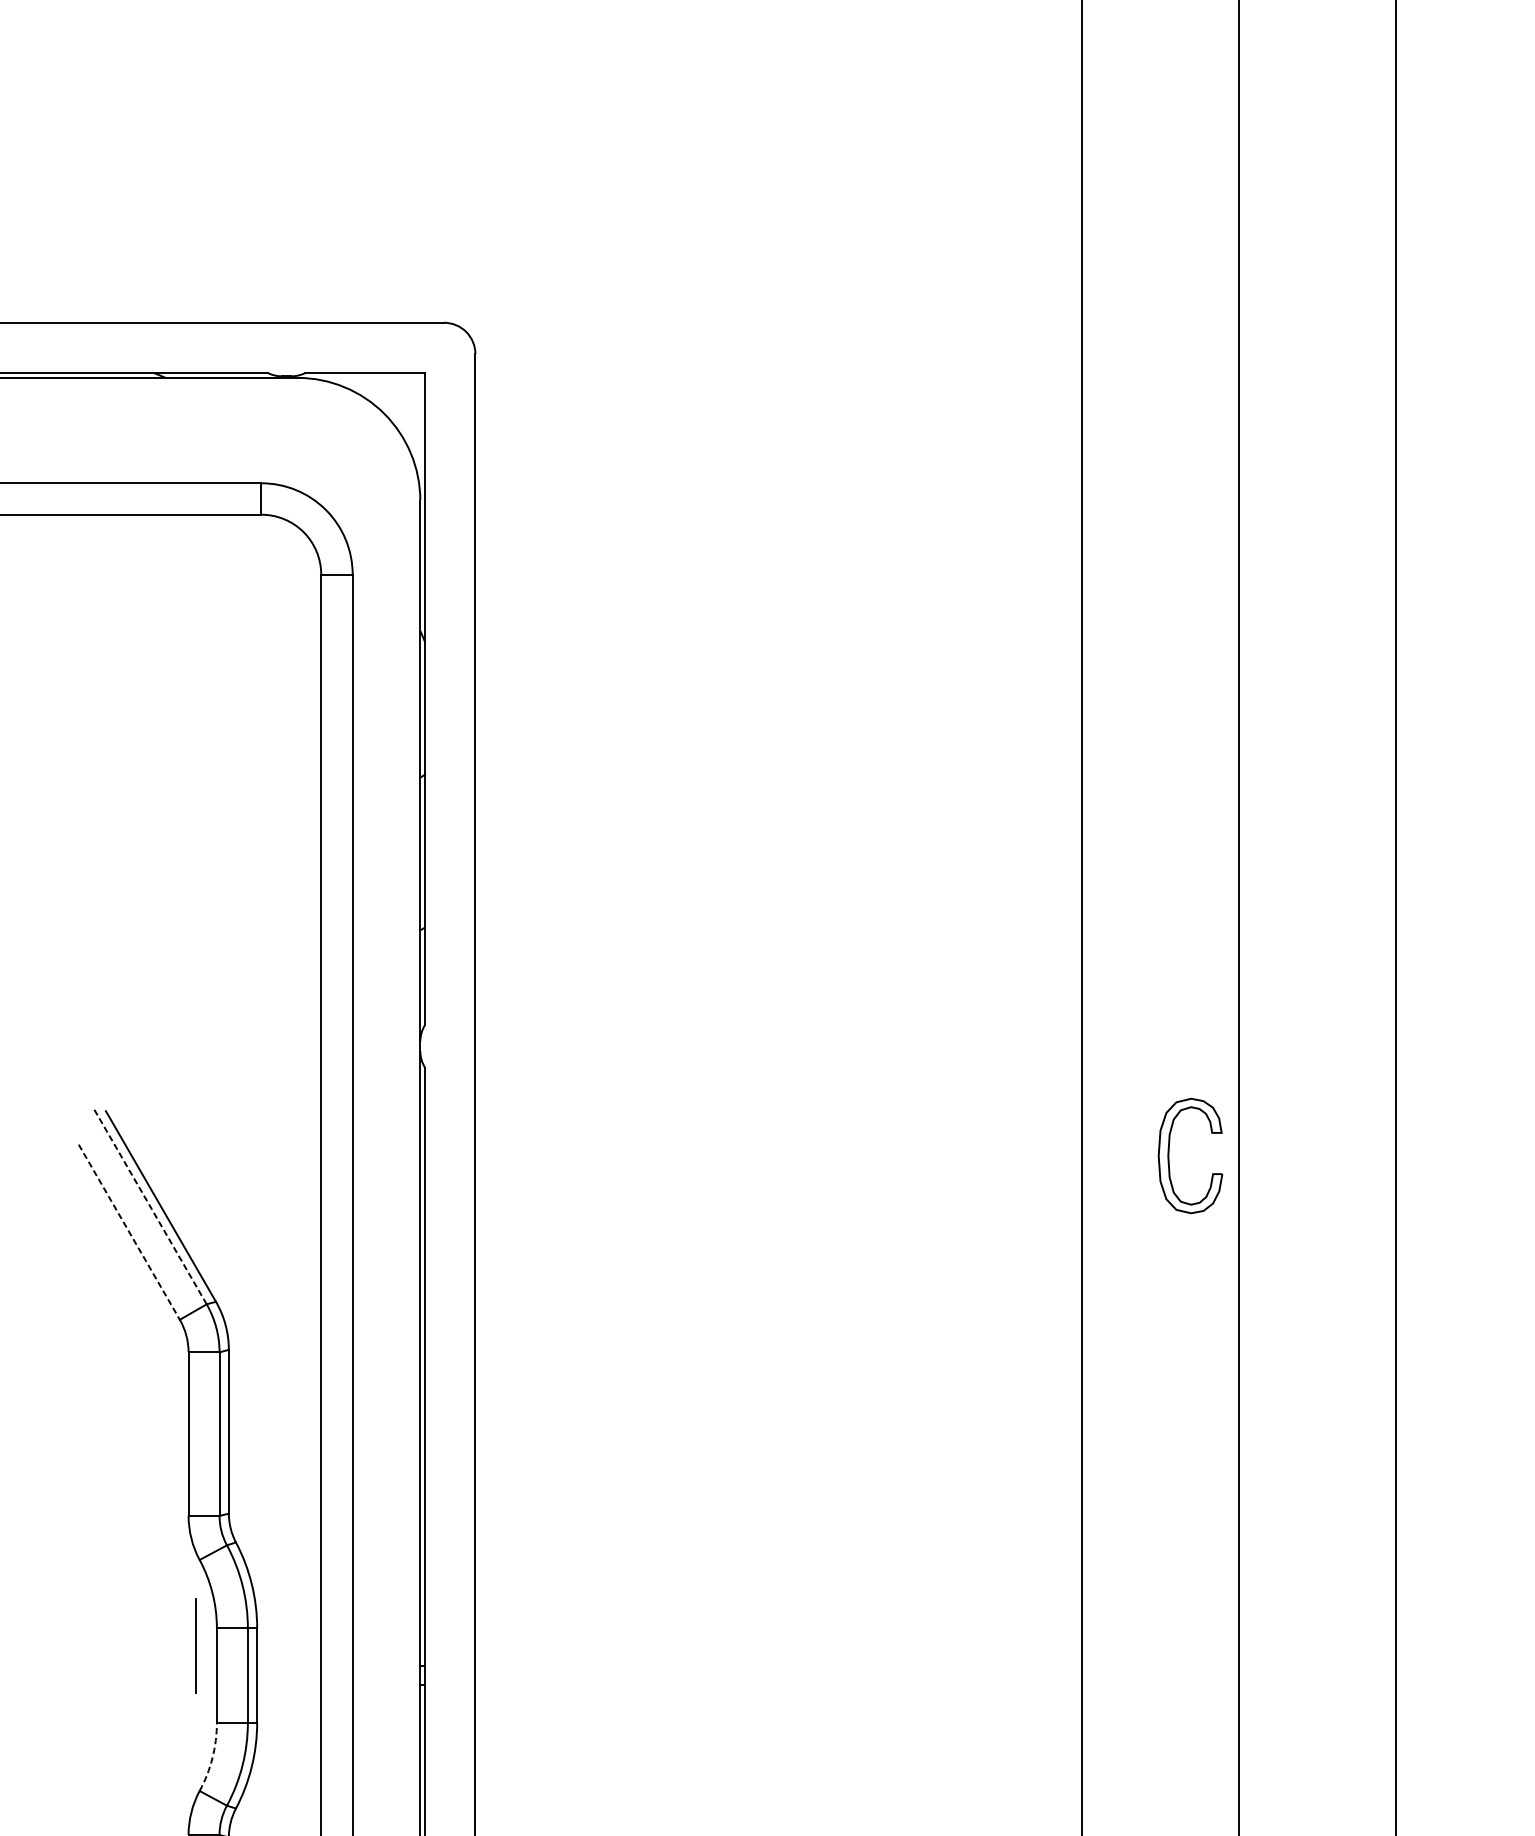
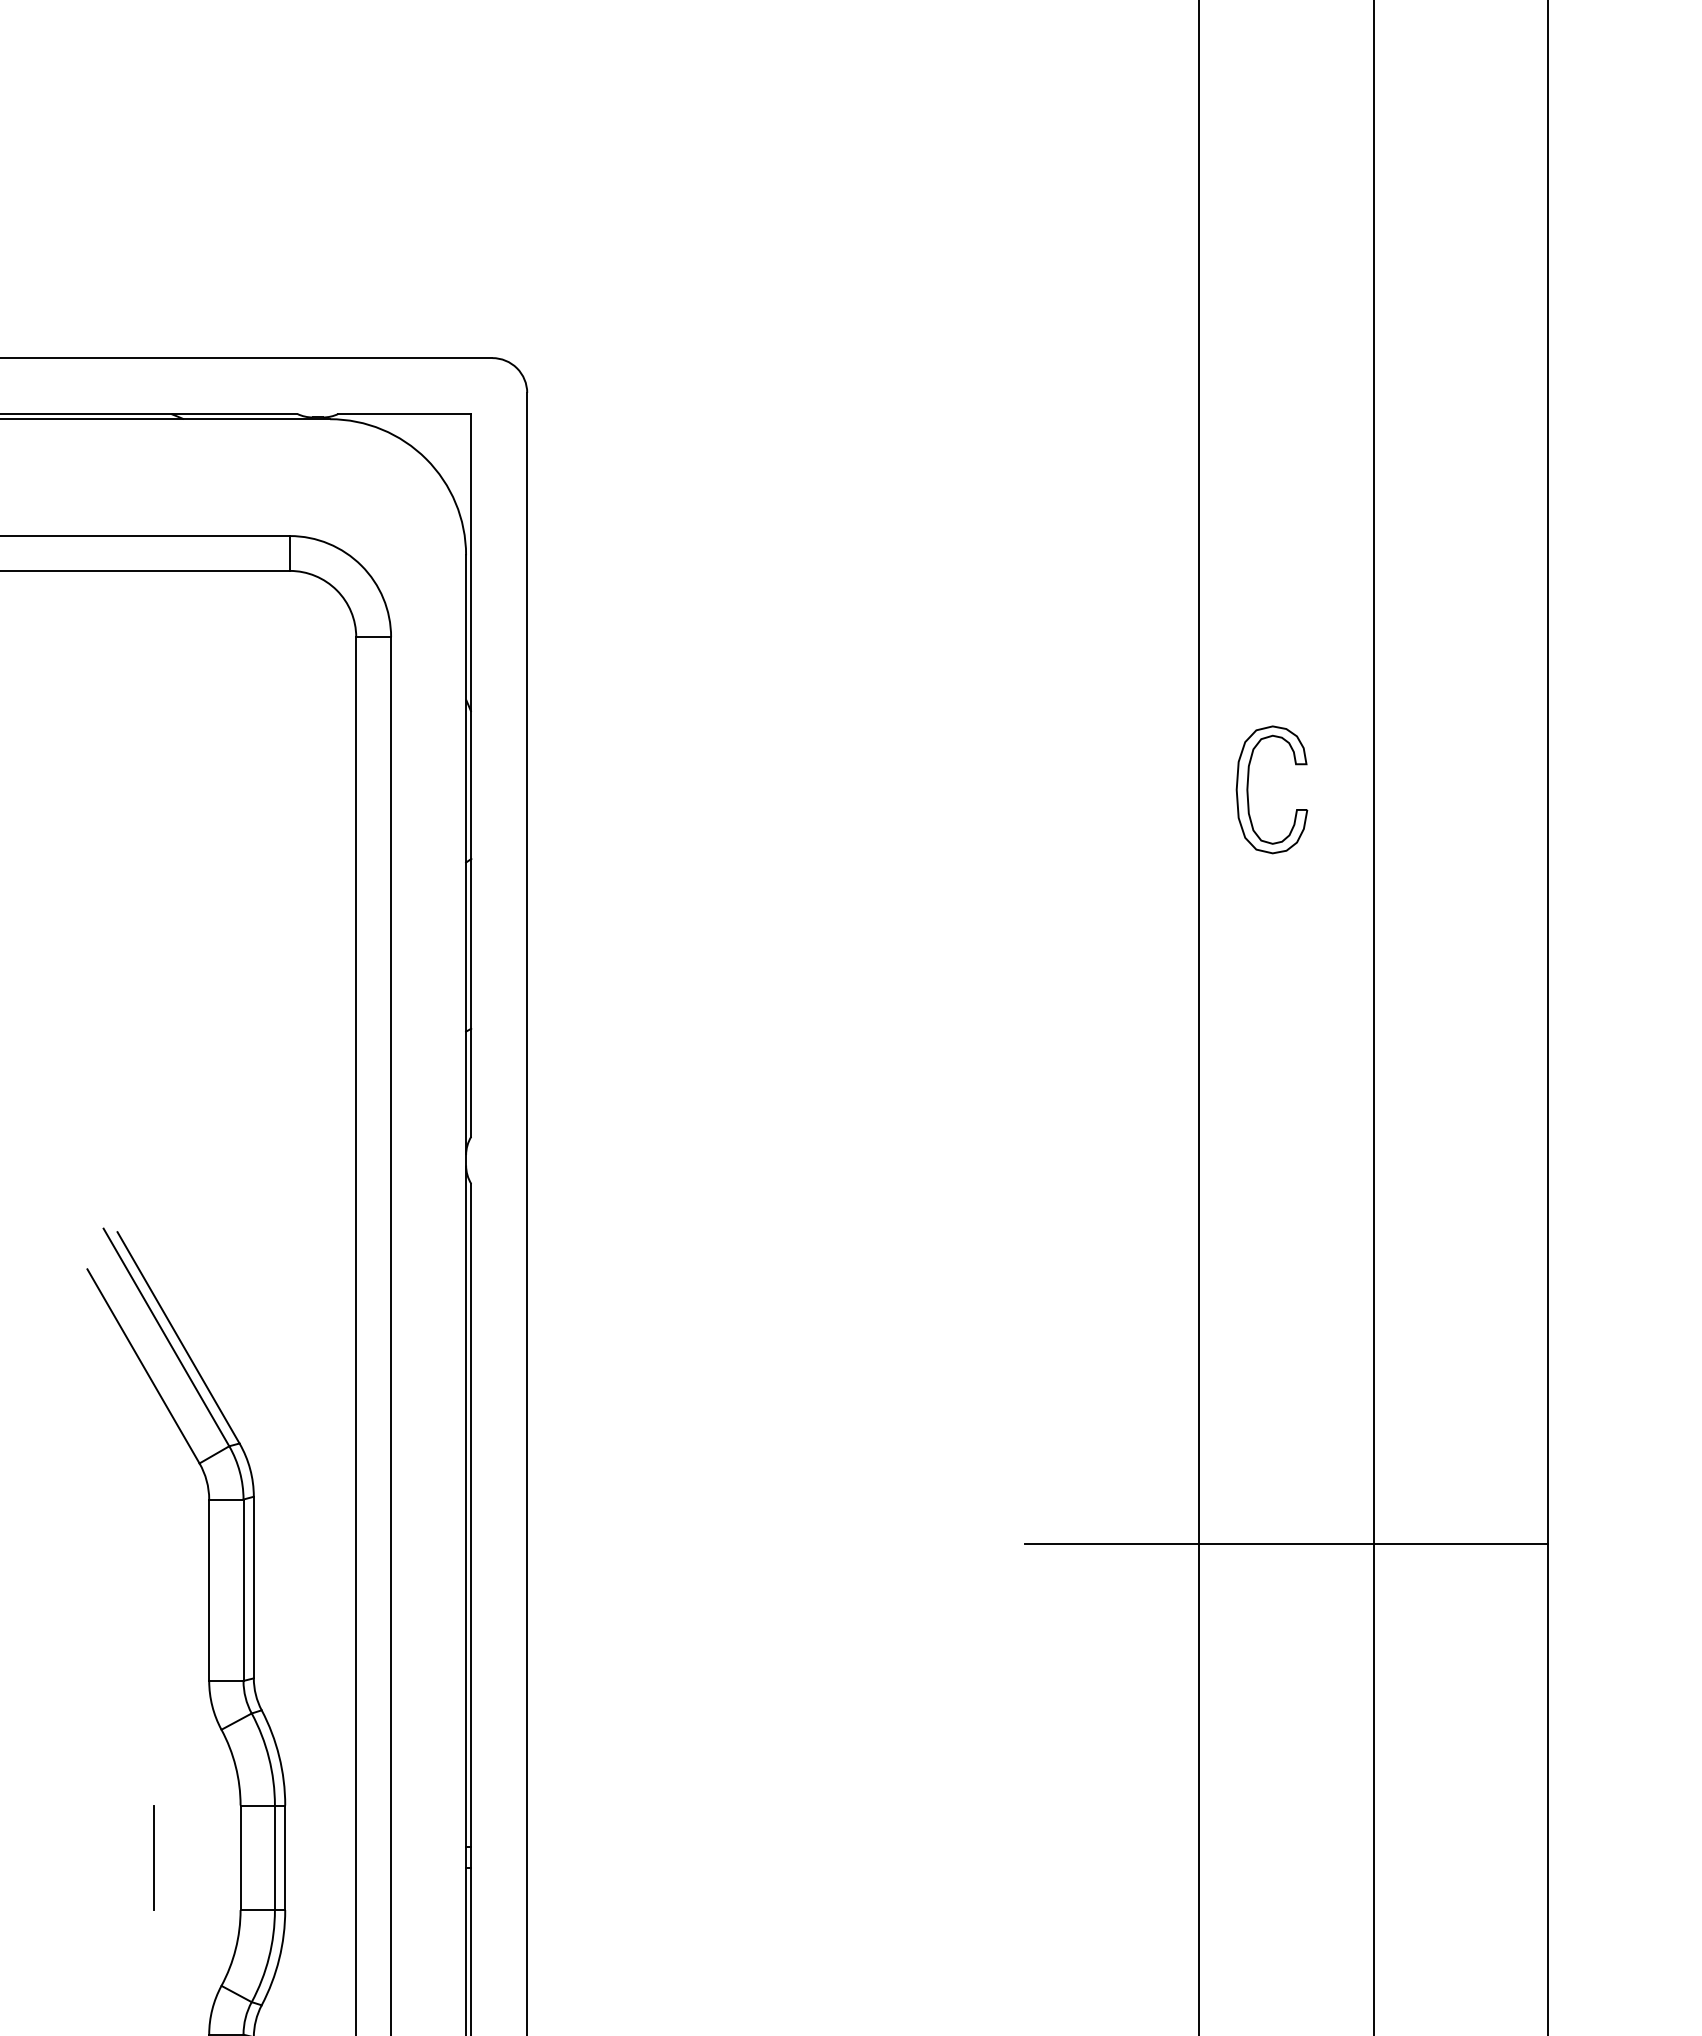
part: (1169, 1155) -> (1248, 789), moved
line: (150, 1206) -> (166, 1337), dashed -> solid
line: (129, 1232) -> (143, 1366), dashed -> solid
line: (1160, 1392) -> (1286, 1544), added
line: (195, 1645) -> (153, 1857), moved
arc: (212, 1758) -> (235, 1949), dashed -> solid

